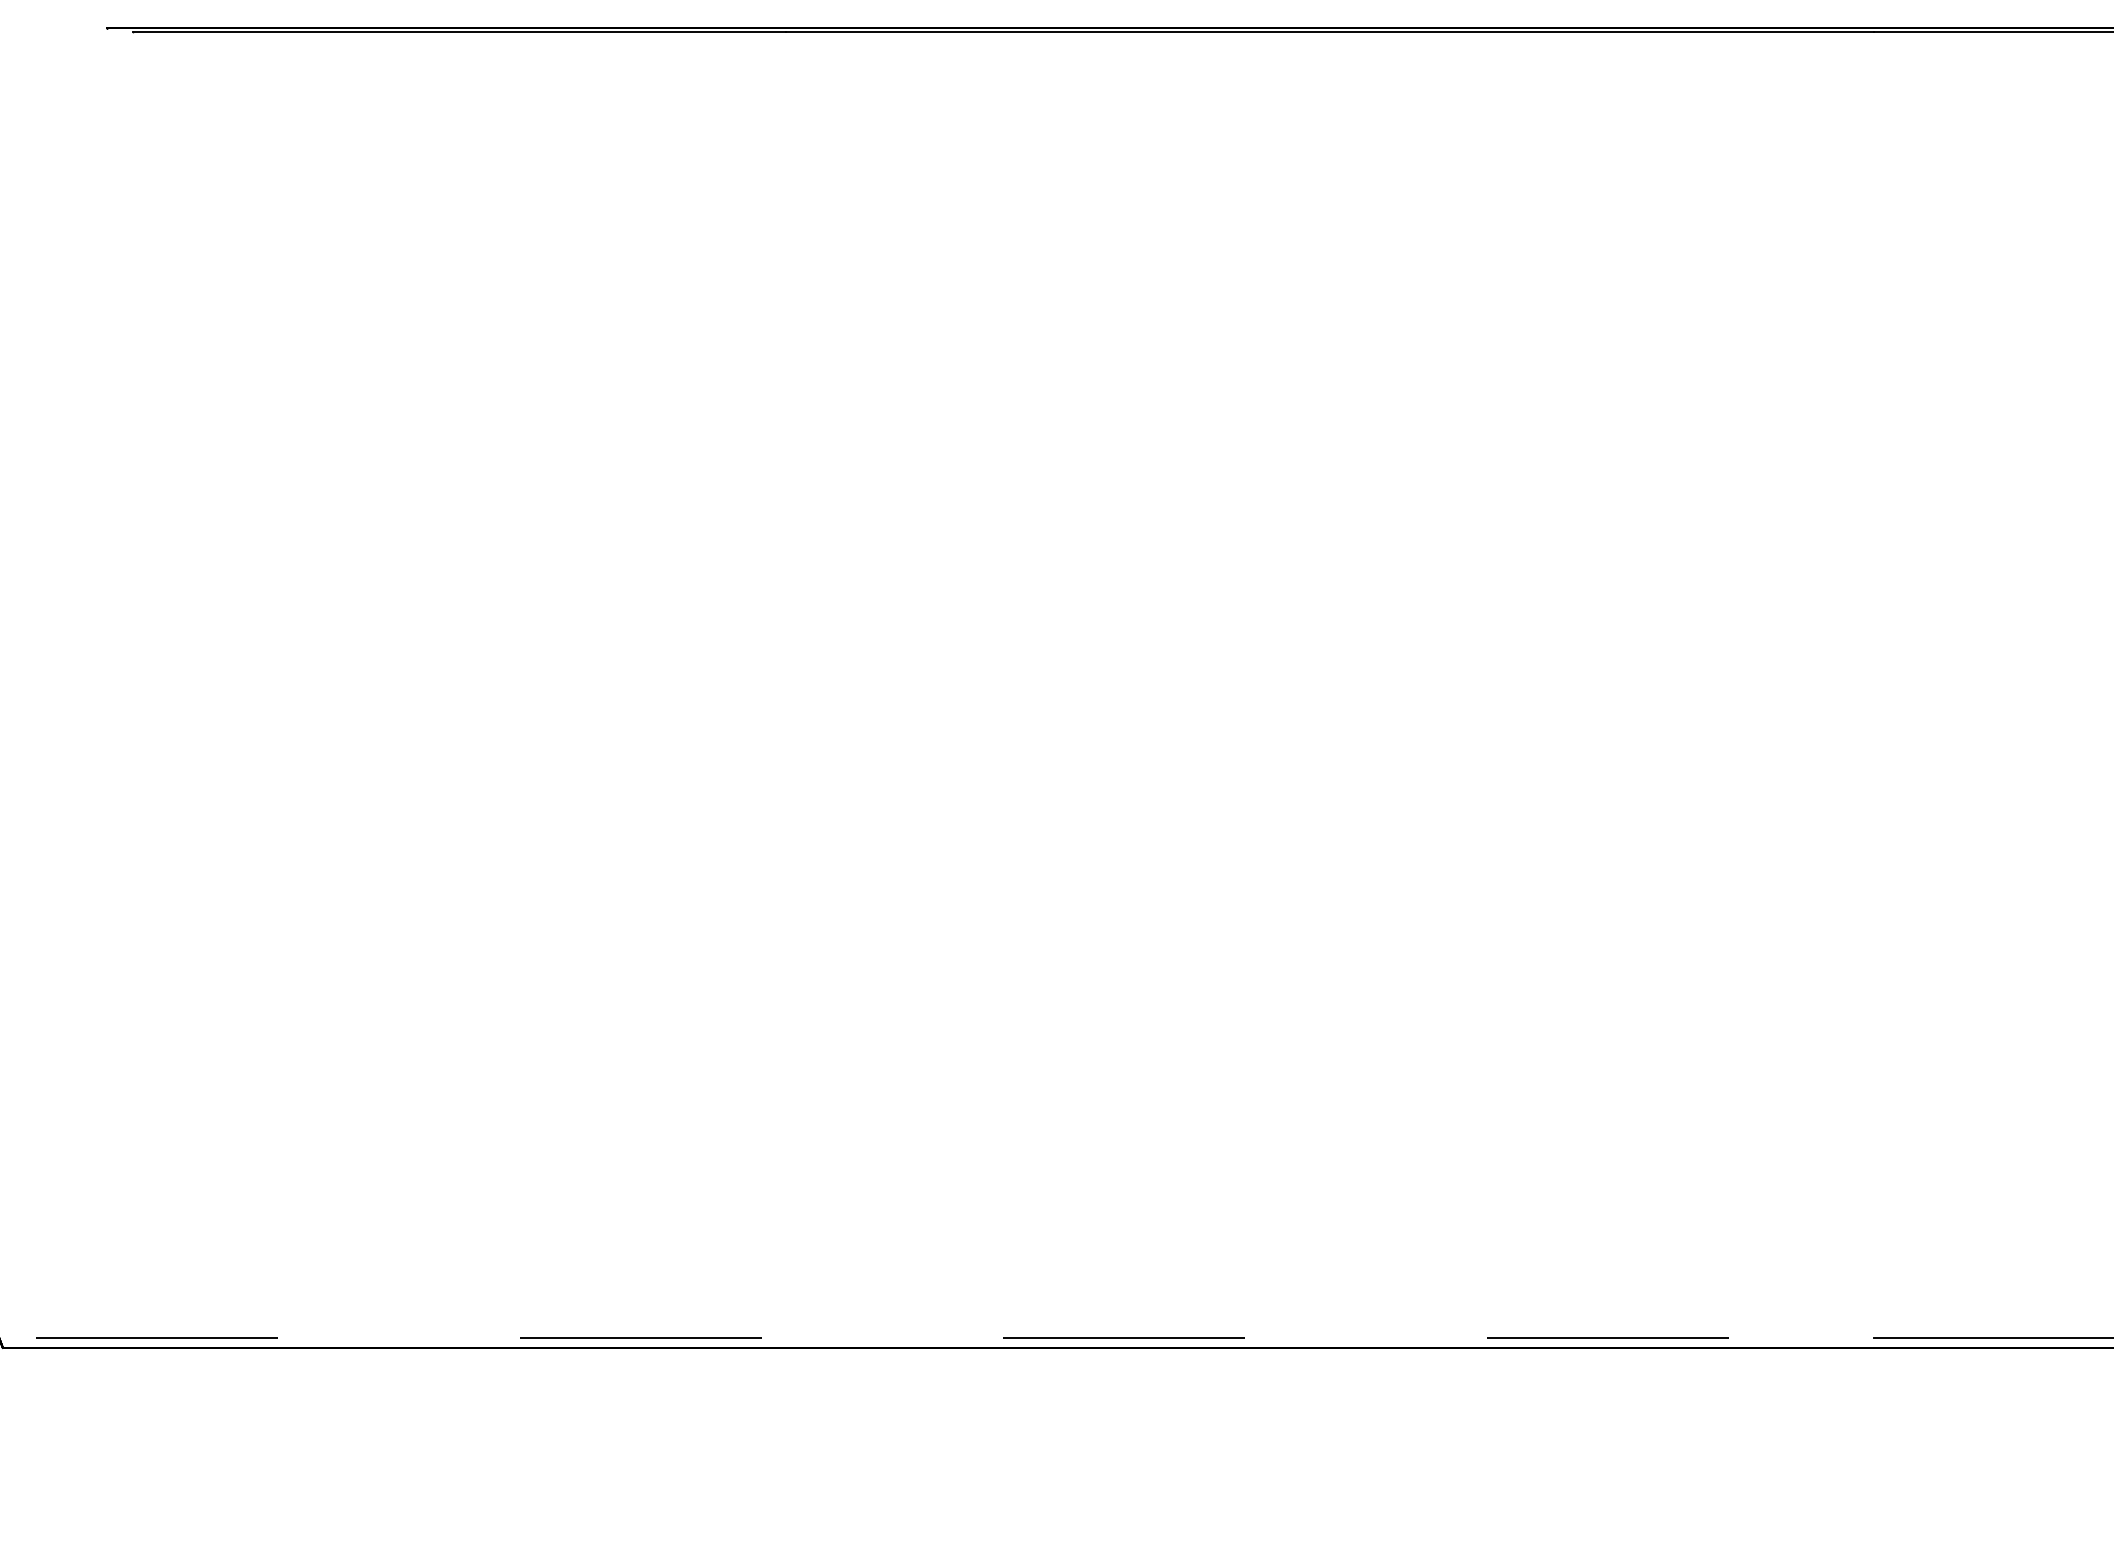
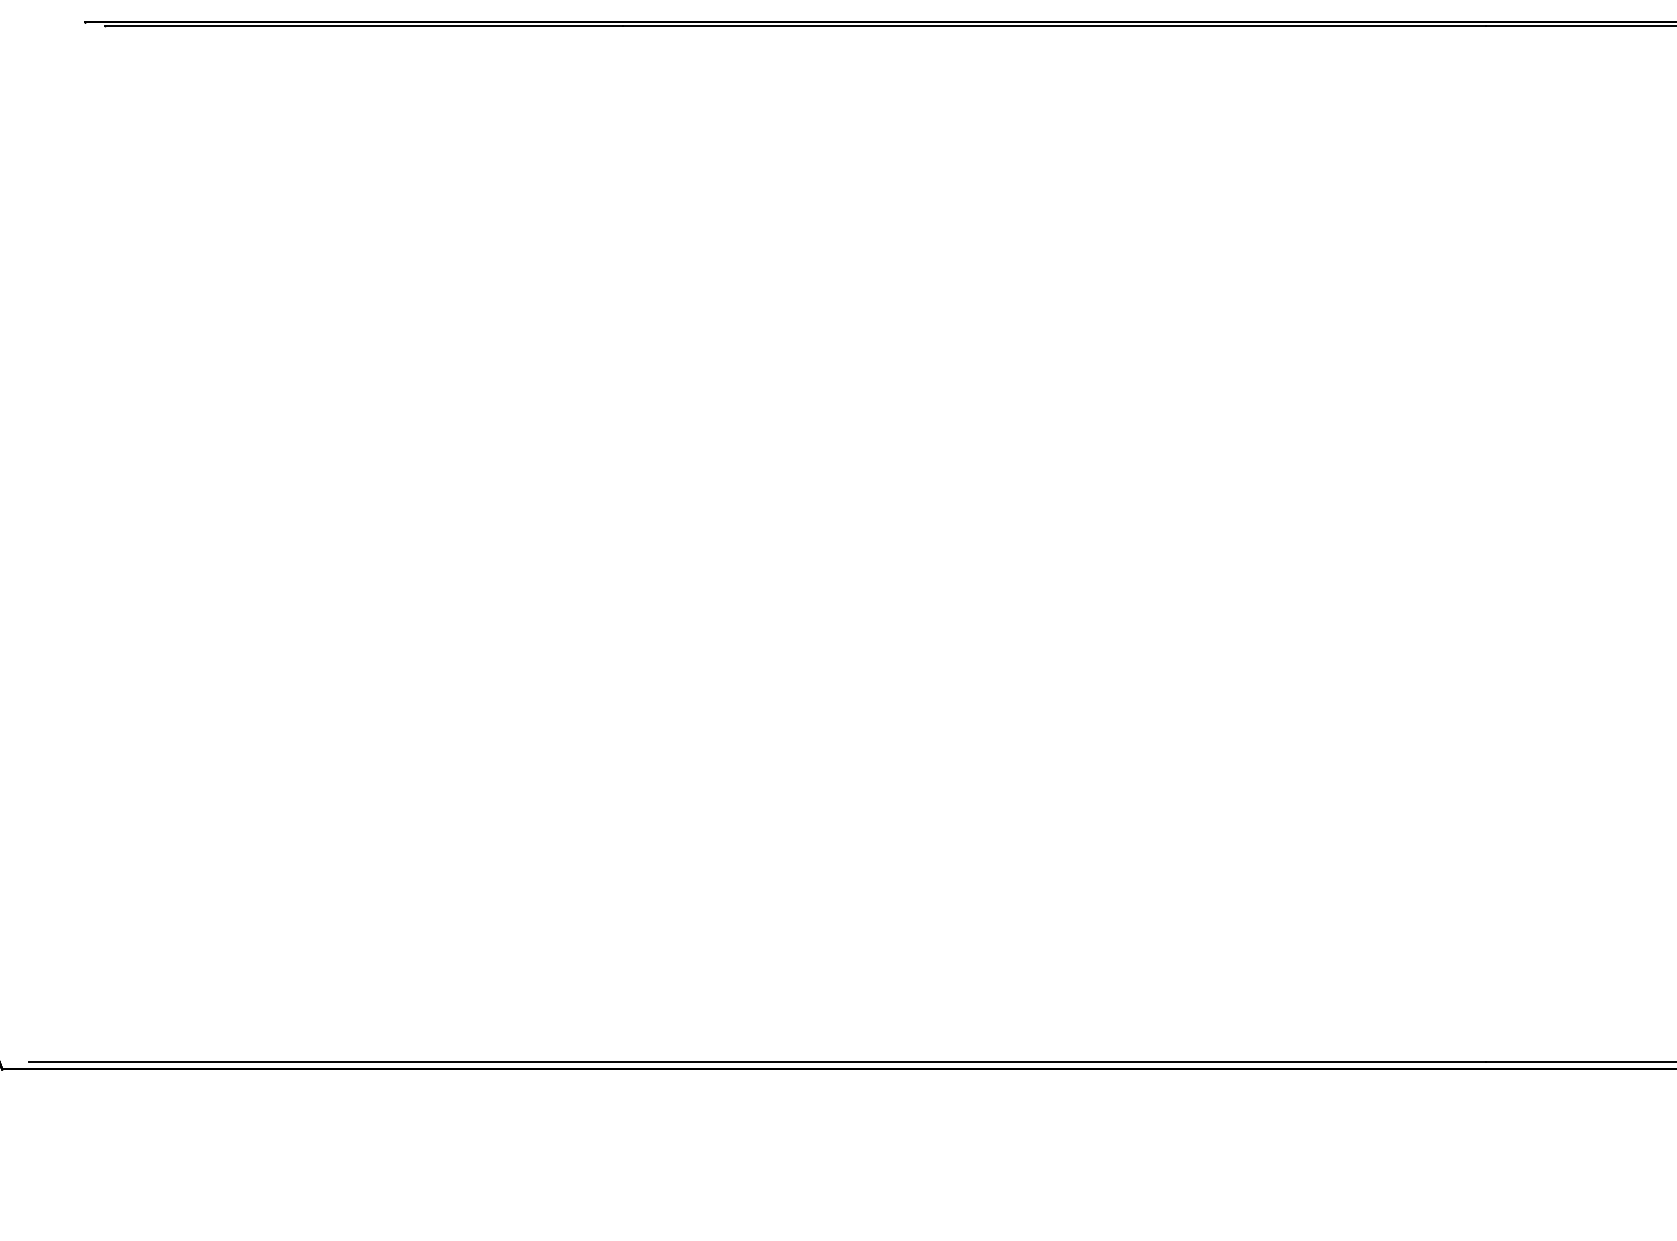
line: (954, 1337) -> (757, 1061), dashed -> solid

